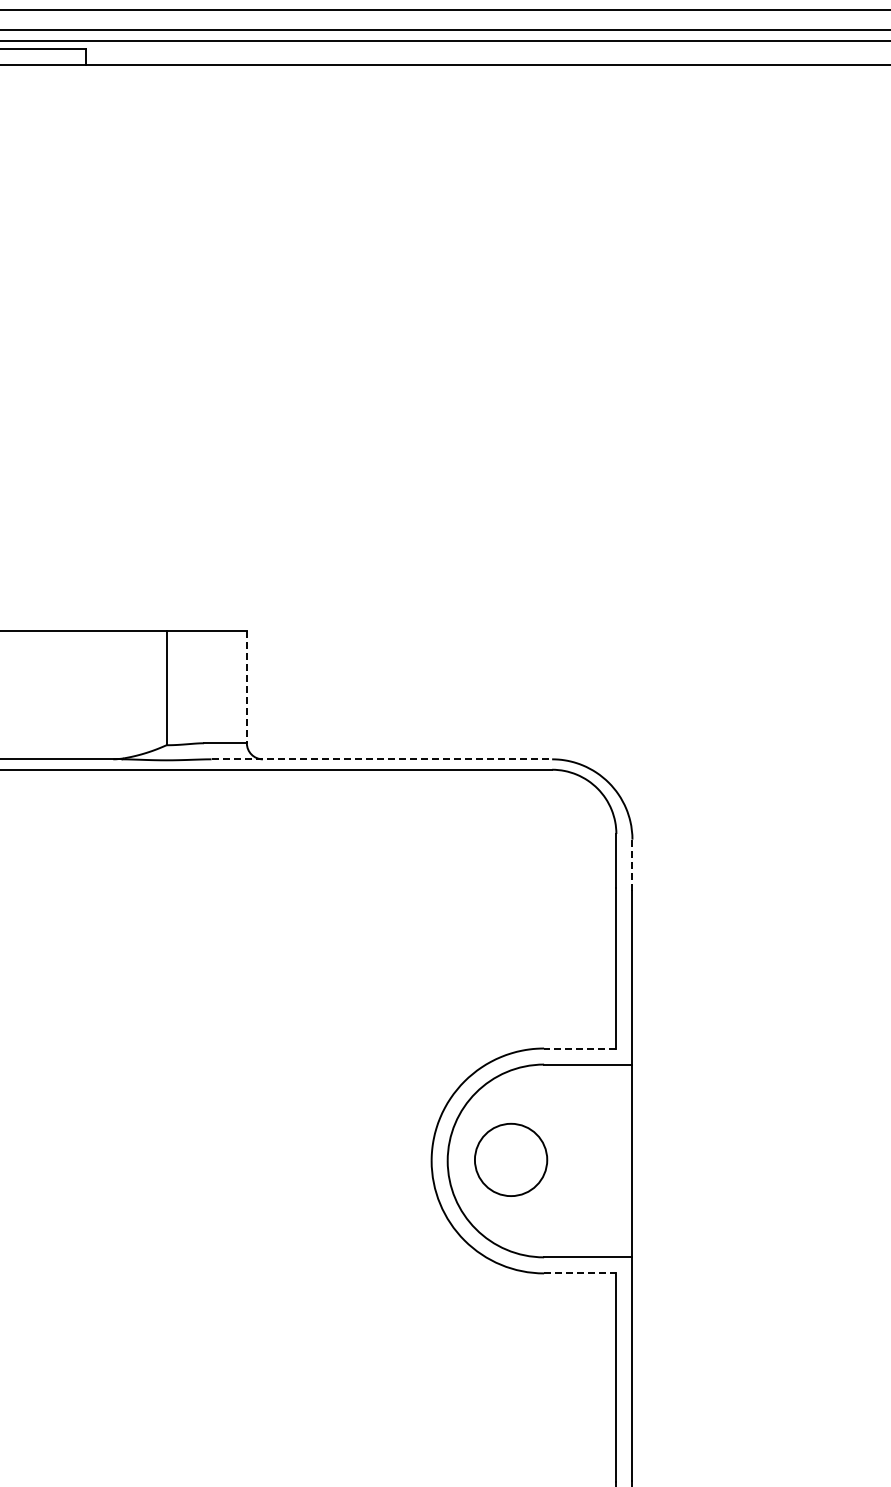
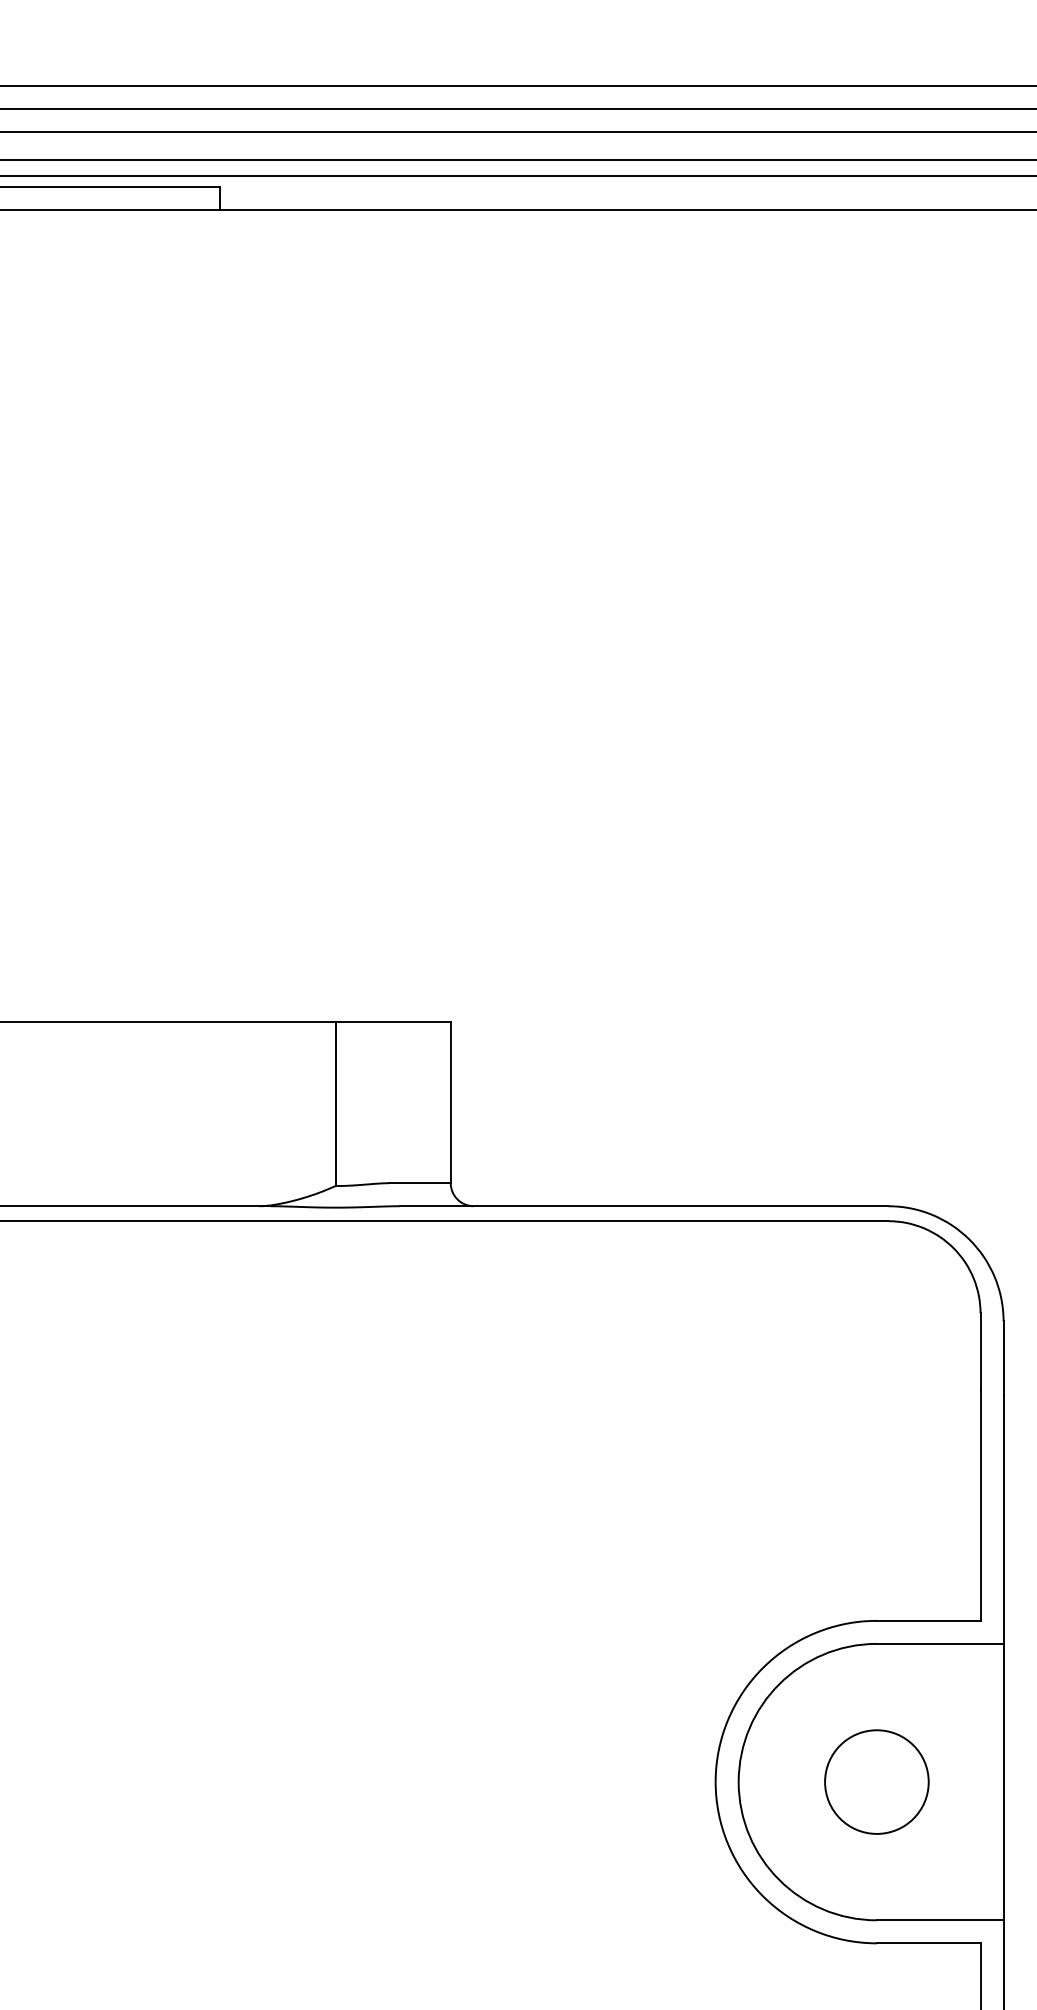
line: (246, 687) -> (450, 1103), dashed -> solid
line: (382, 759) -> (645, 1206), dashed -> solid
line: (632, 865) -> (1003, 1358), dashed -> solid
line: (579, 1048) -> (927, 1620), dashed -> solid
circle: (511, 1159) -> (877, 1781), moved
line: (580, 1273) -> (929, 1943), dashed -> solid

